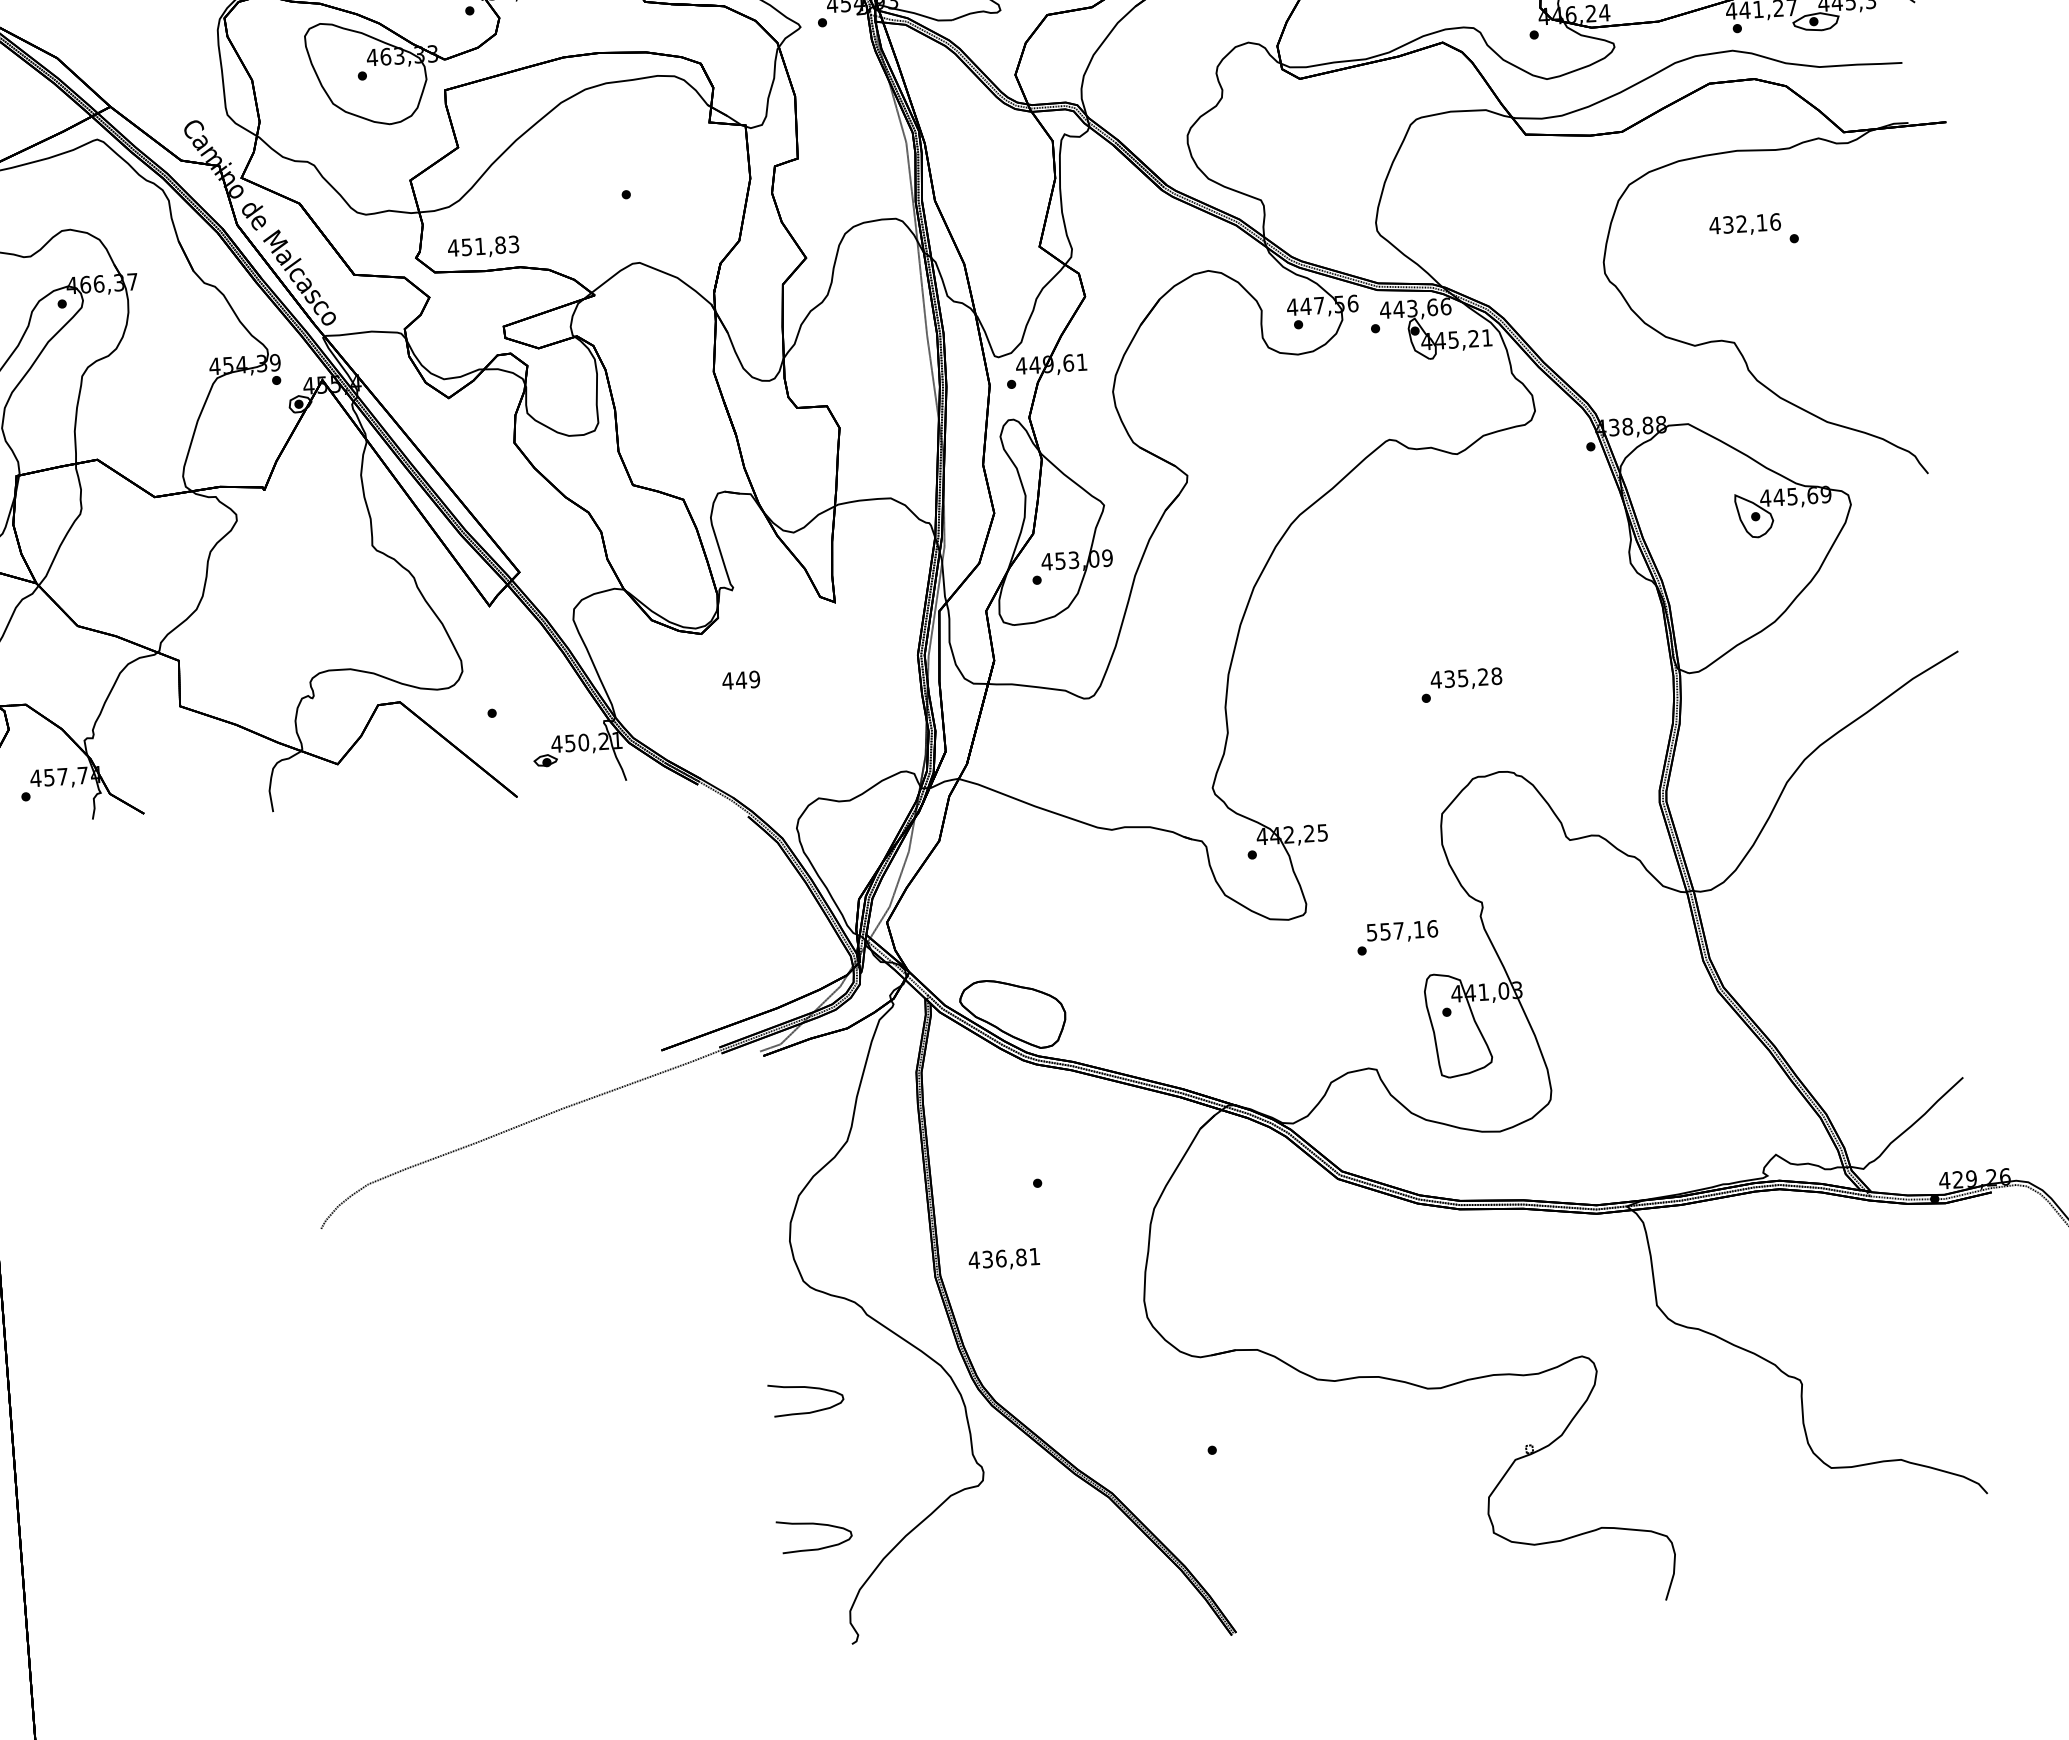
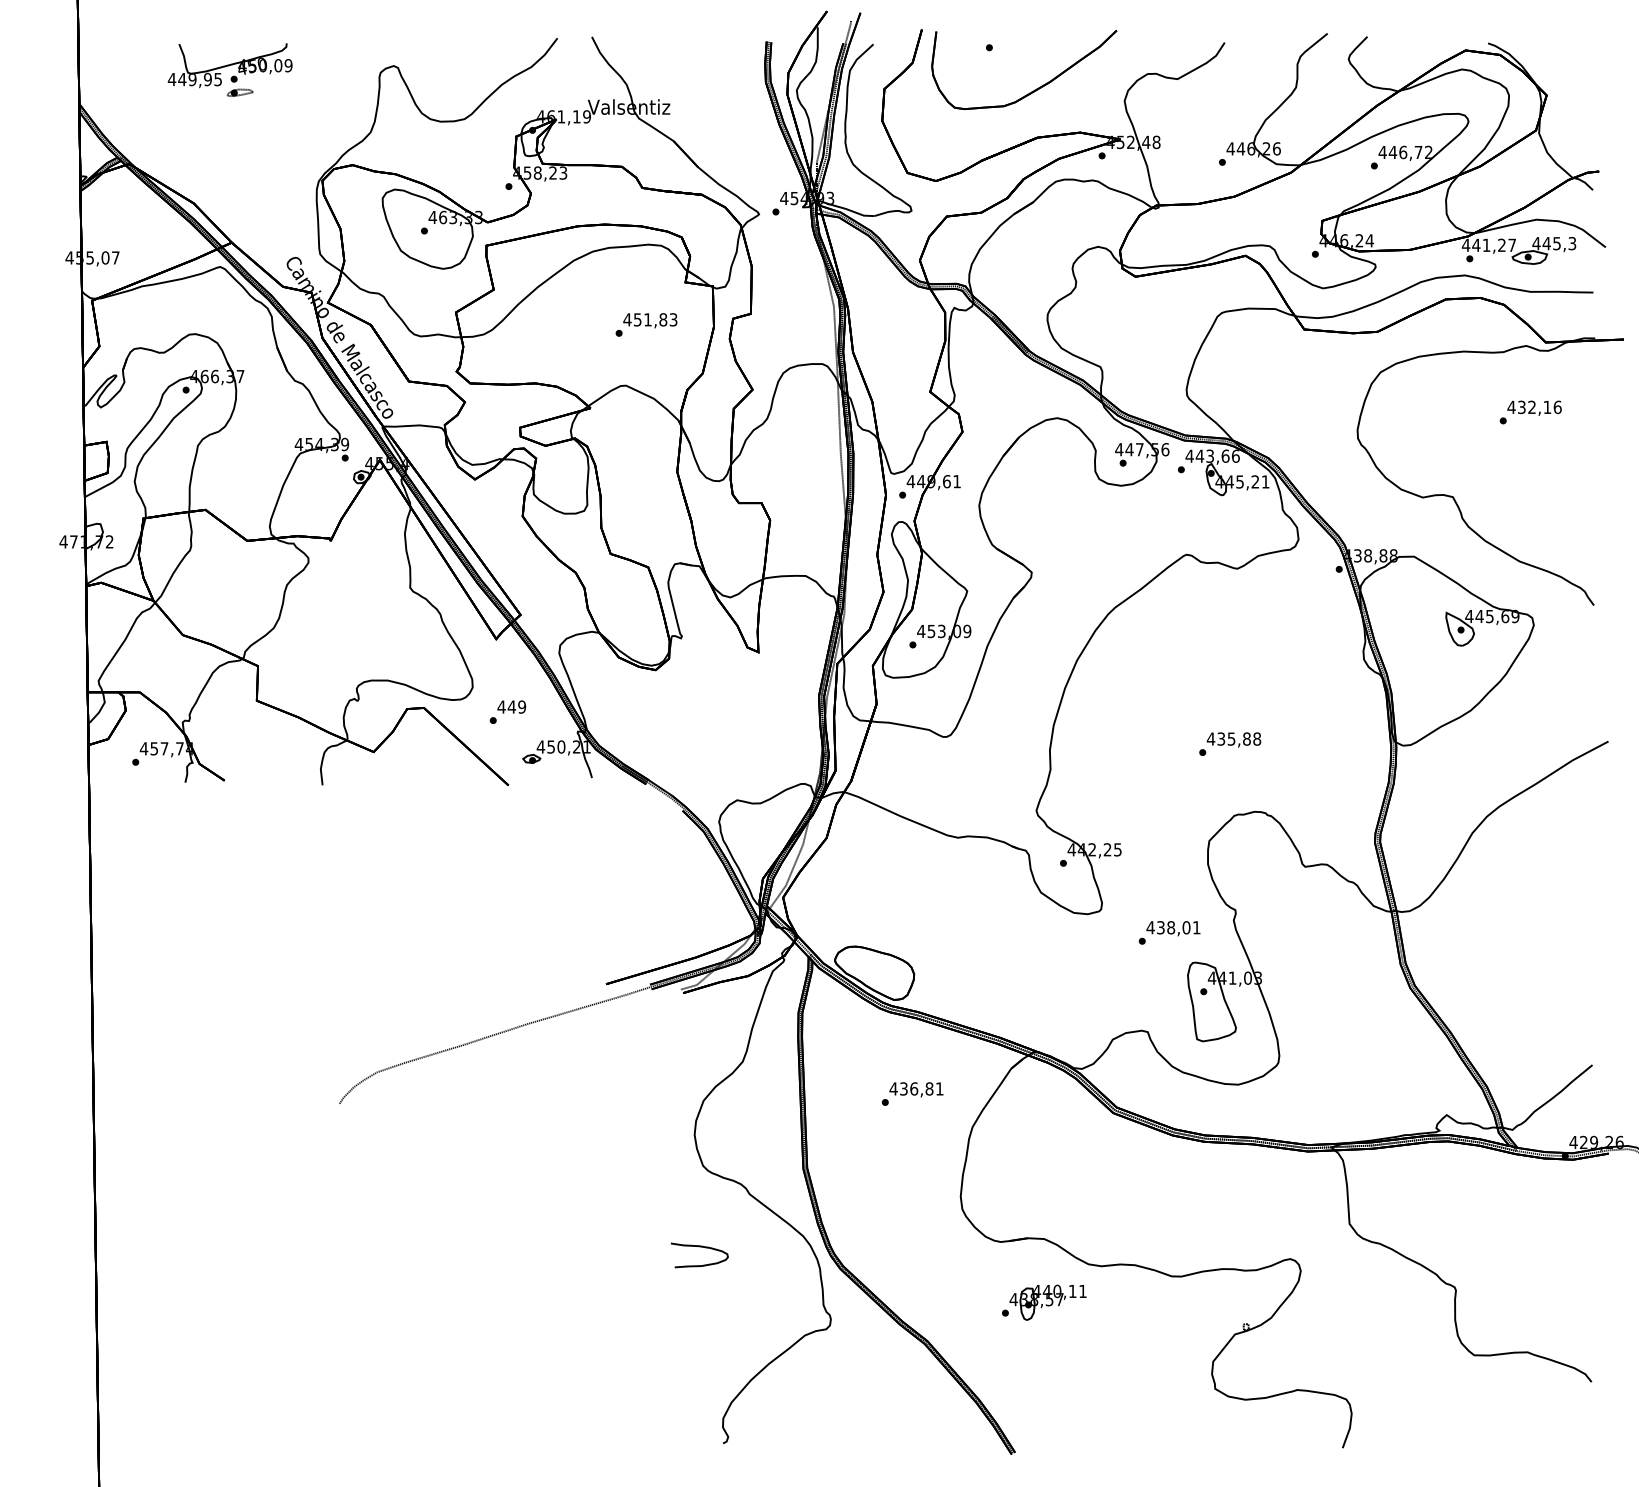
text: (1744, 224) -> (1534, 407), moved
text: (483, 247) -> (650, 320), moved
text: (1482, 676) -> (1246, 738), 435,28 -> 435,88
text: (740, 679) -> (511, 706), moved
text: (1401, 930) -> (1173, 927), 557,16 -> 438,01
text: (1004, 1259) -> (916, 1089), moved
part: (1266, 1432) -> (1047, 1302), added
curve: (813, 1525) -> (699, 1351), removed

